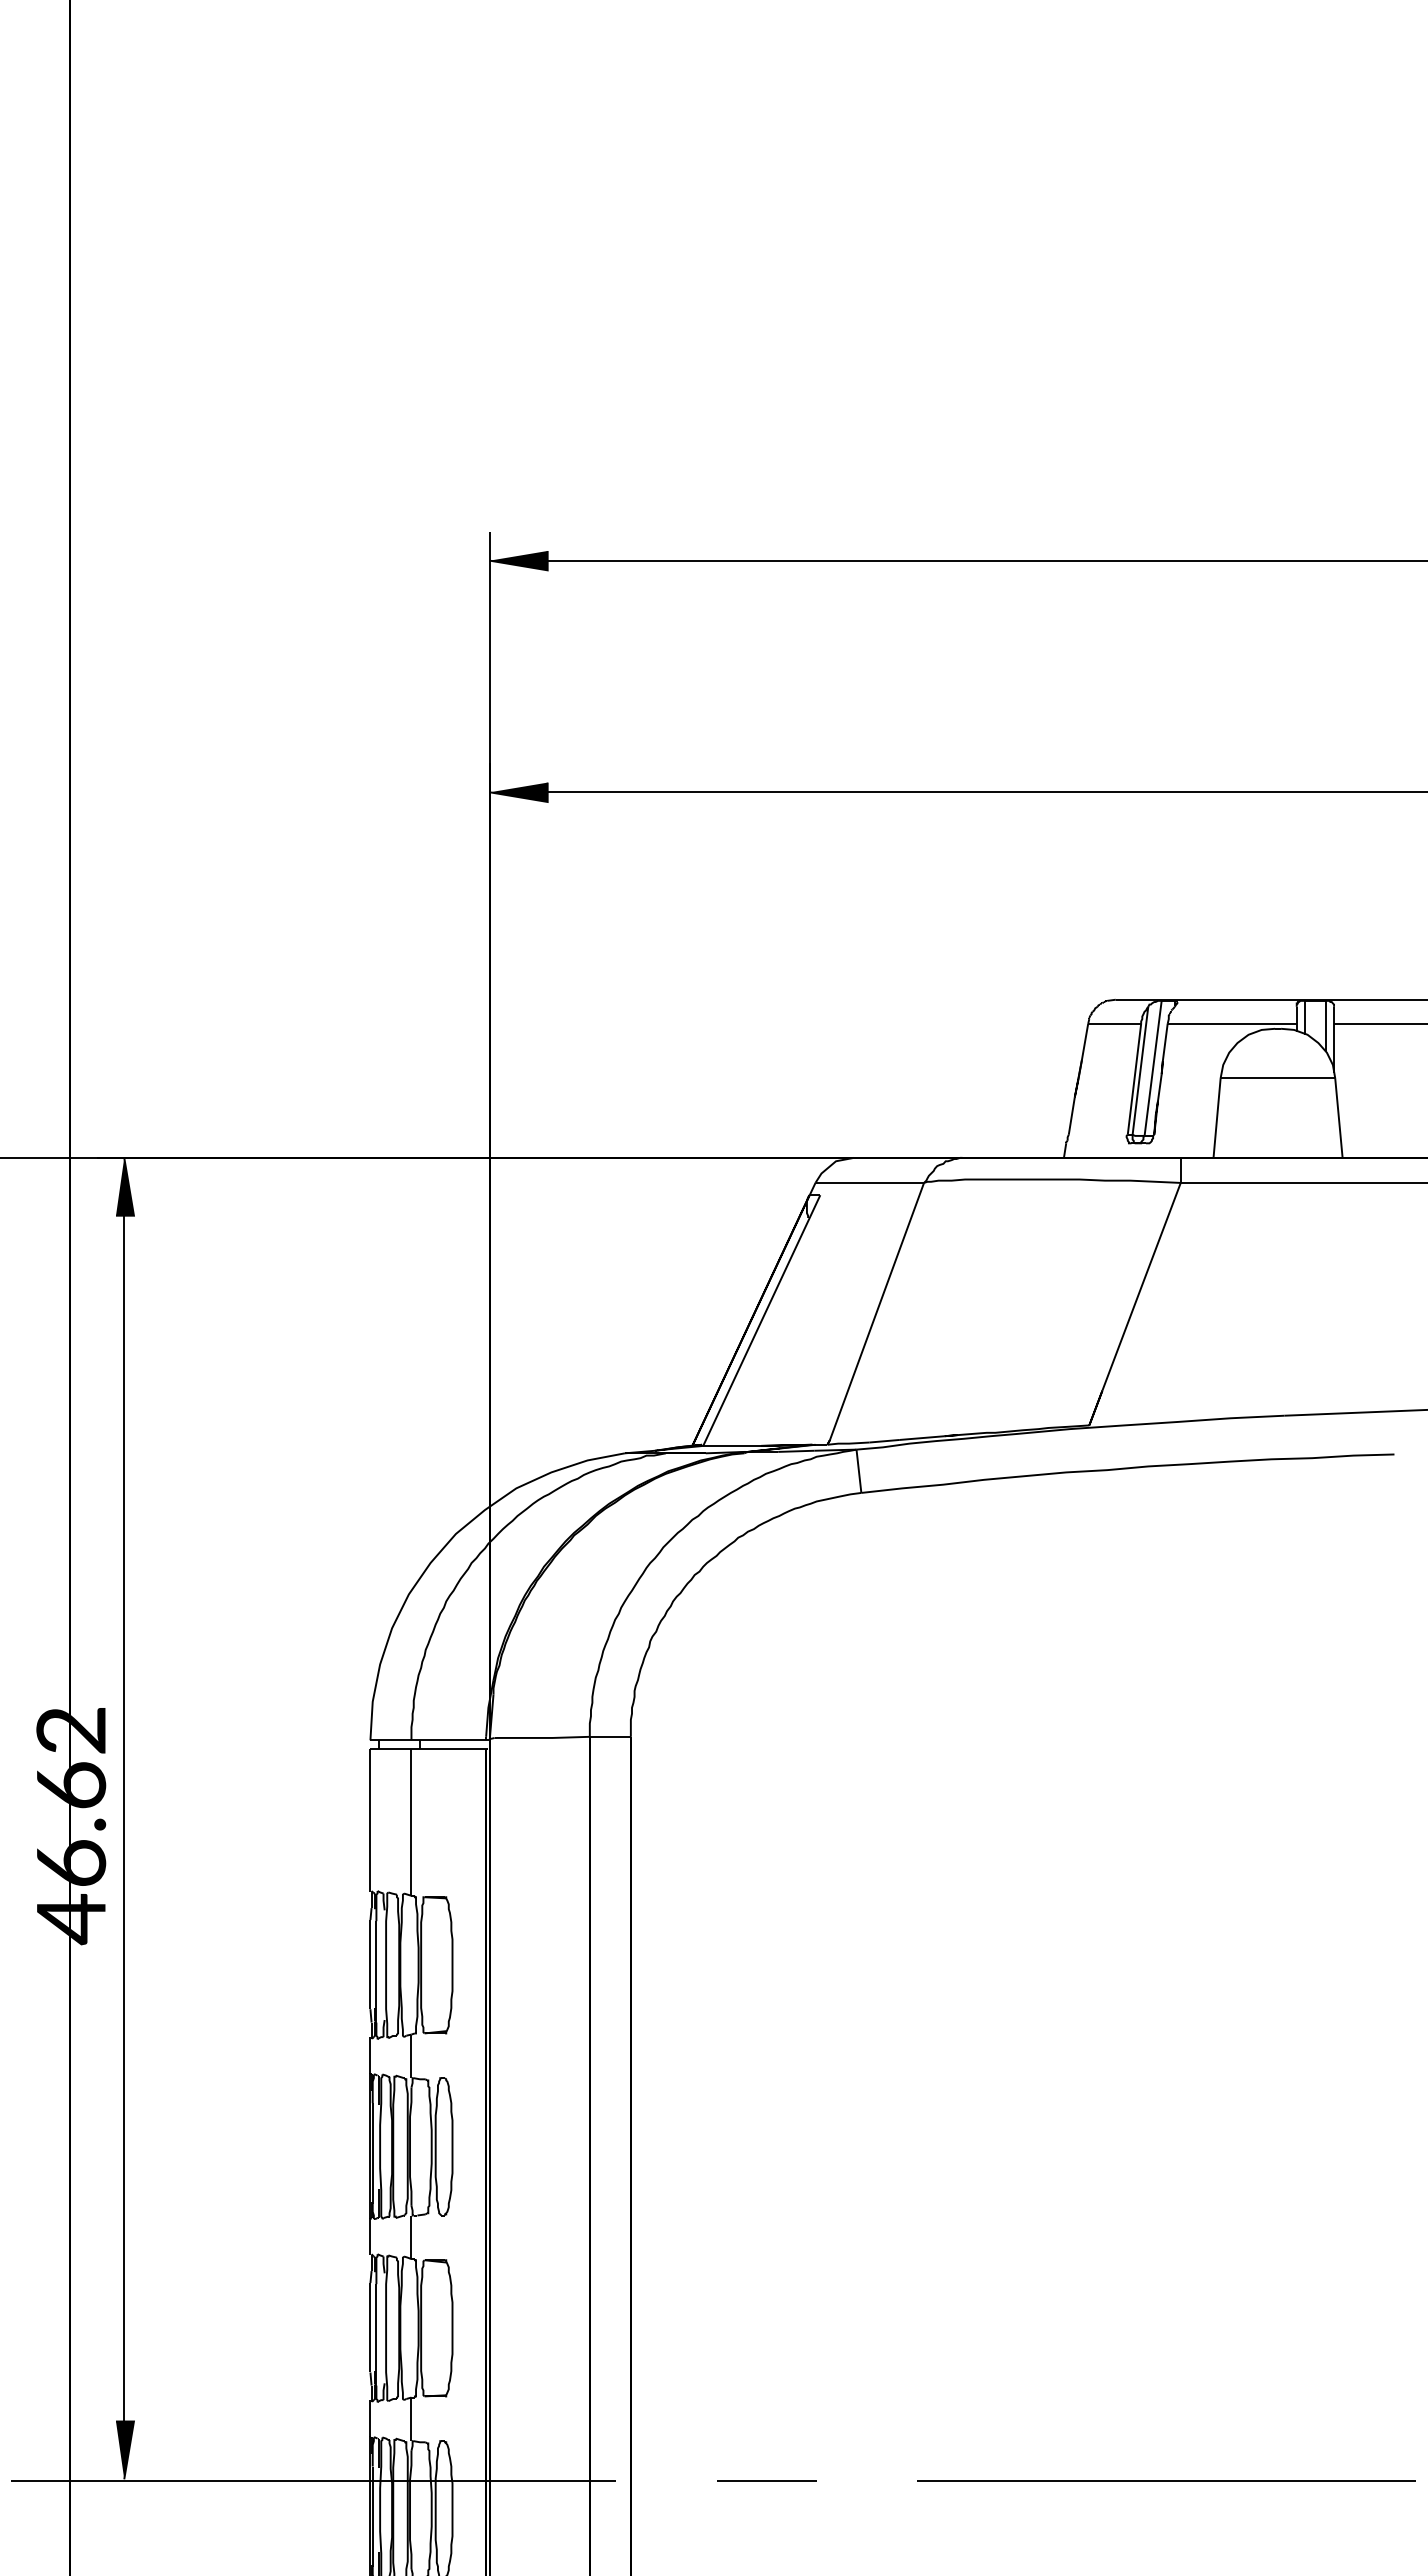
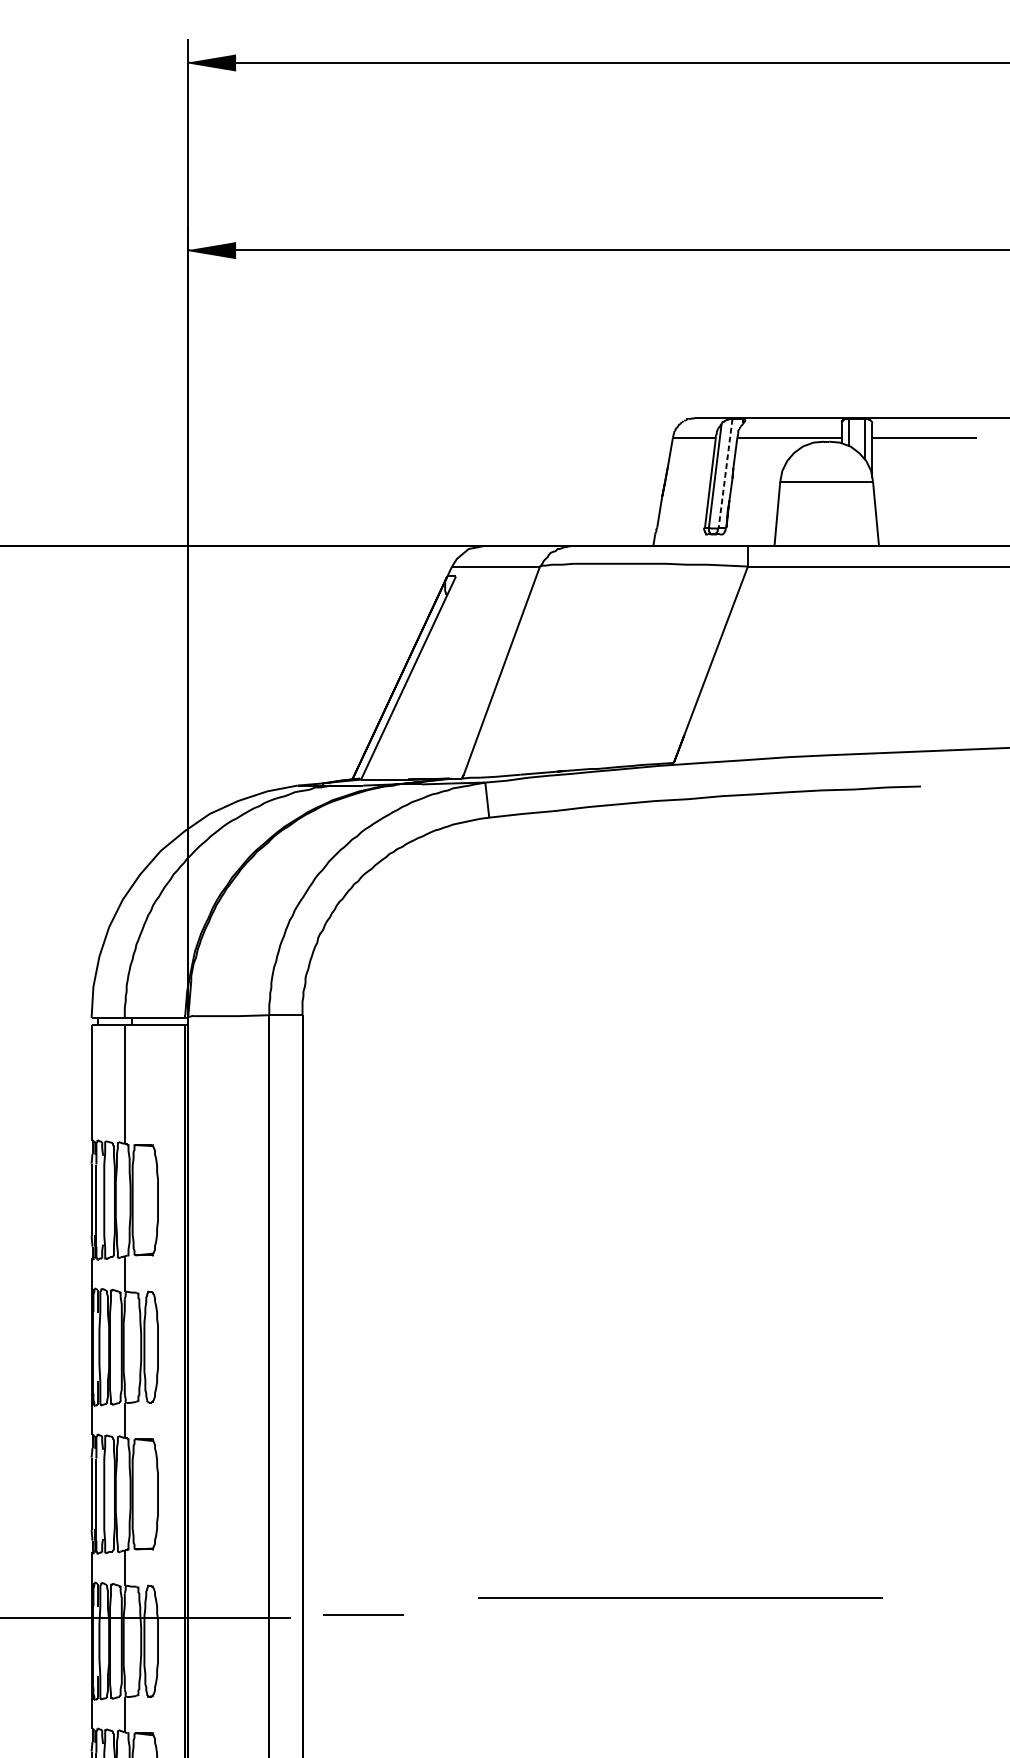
line: (1153, 1068) -> (725, 473), solid -> dashed
line: (766, 2480) -> (363, 1615), moved
line: (1166, 2480) -> (680, 1598), moved

